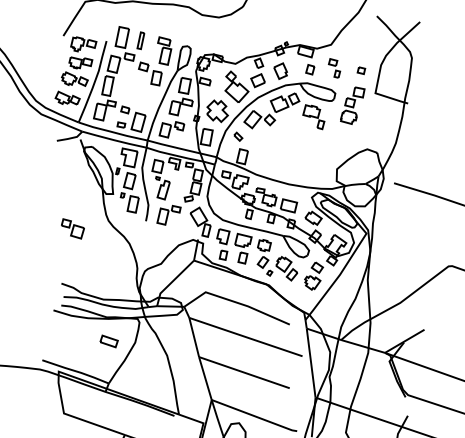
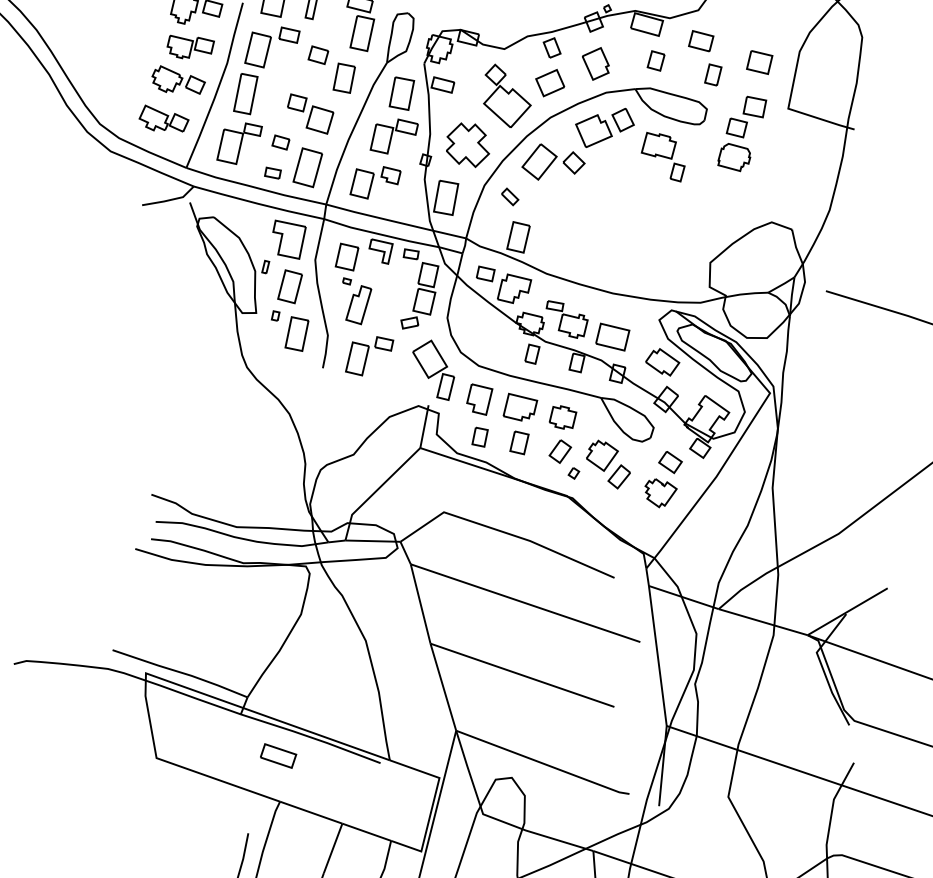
part: (334, 68) -> (705, 58), size x1.43
part: (361, 70) -> (759, 62), size x1.67
part: (72, 228) -> (309, 113), moved
part: (108, 341) -> (277, 756), moved

